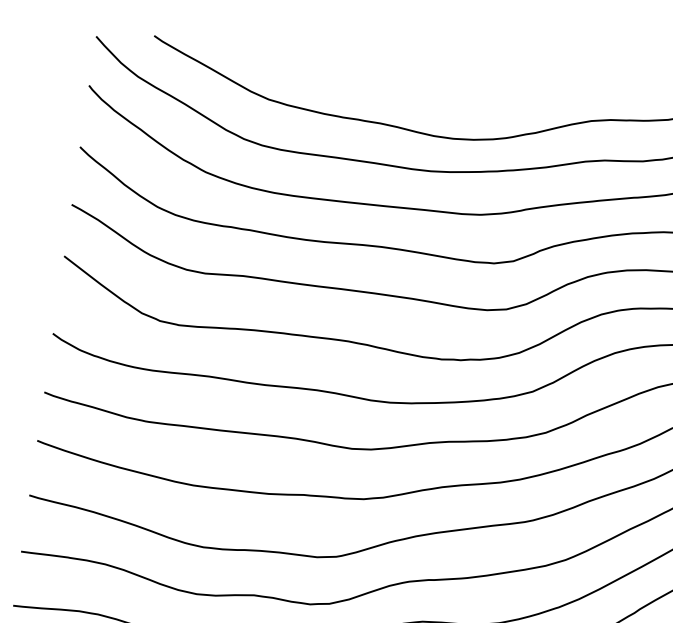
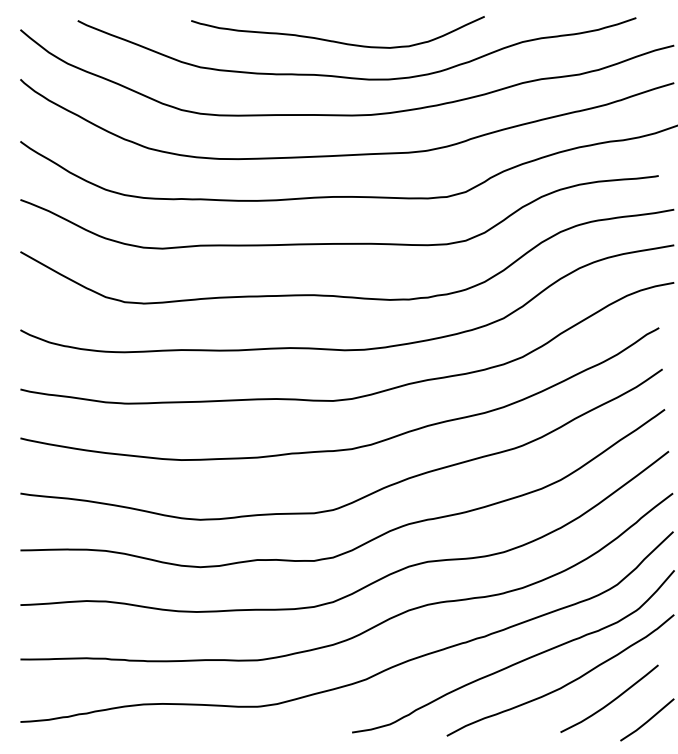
curve: (405, 92) -> (334, 40), added

